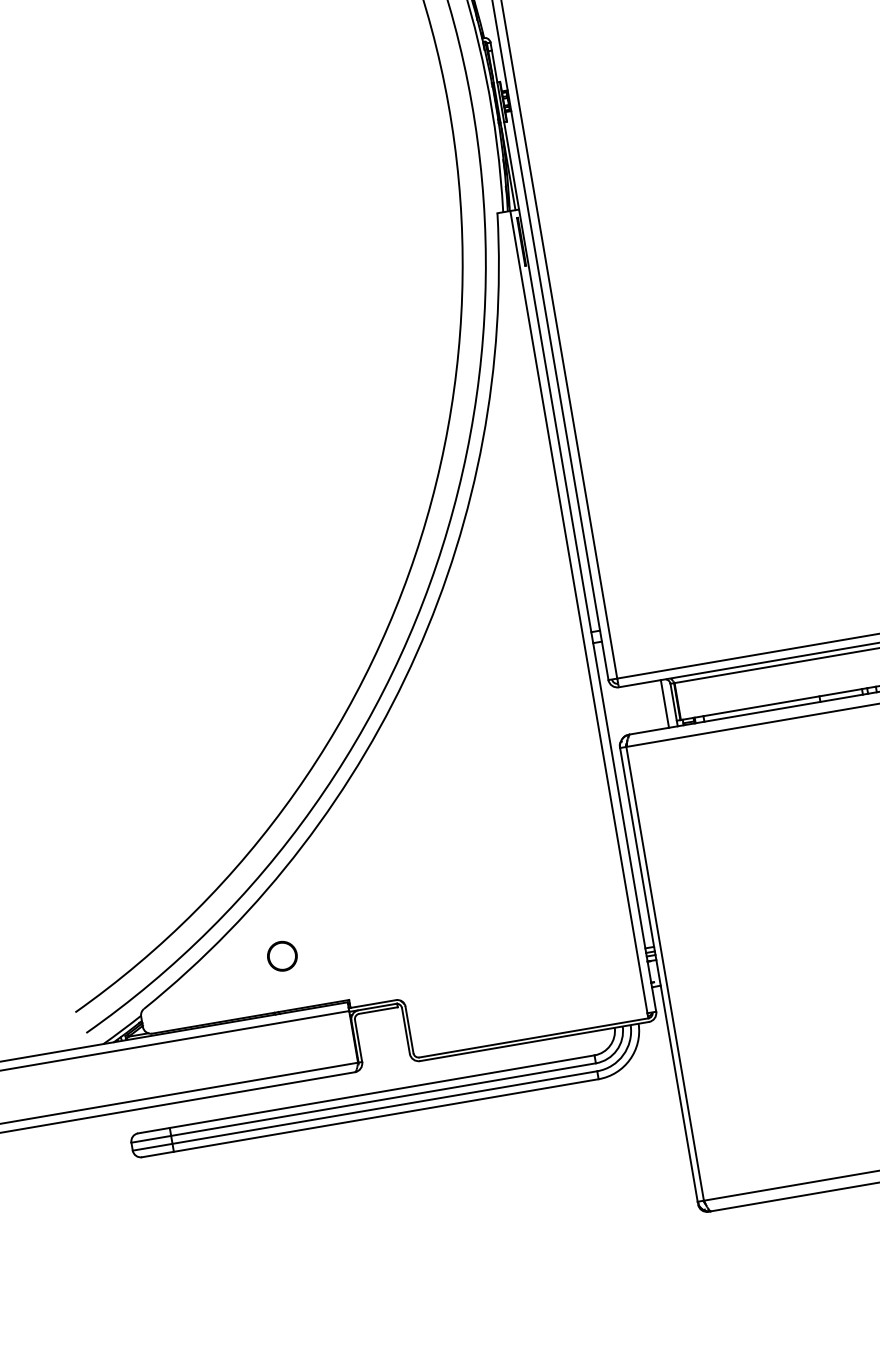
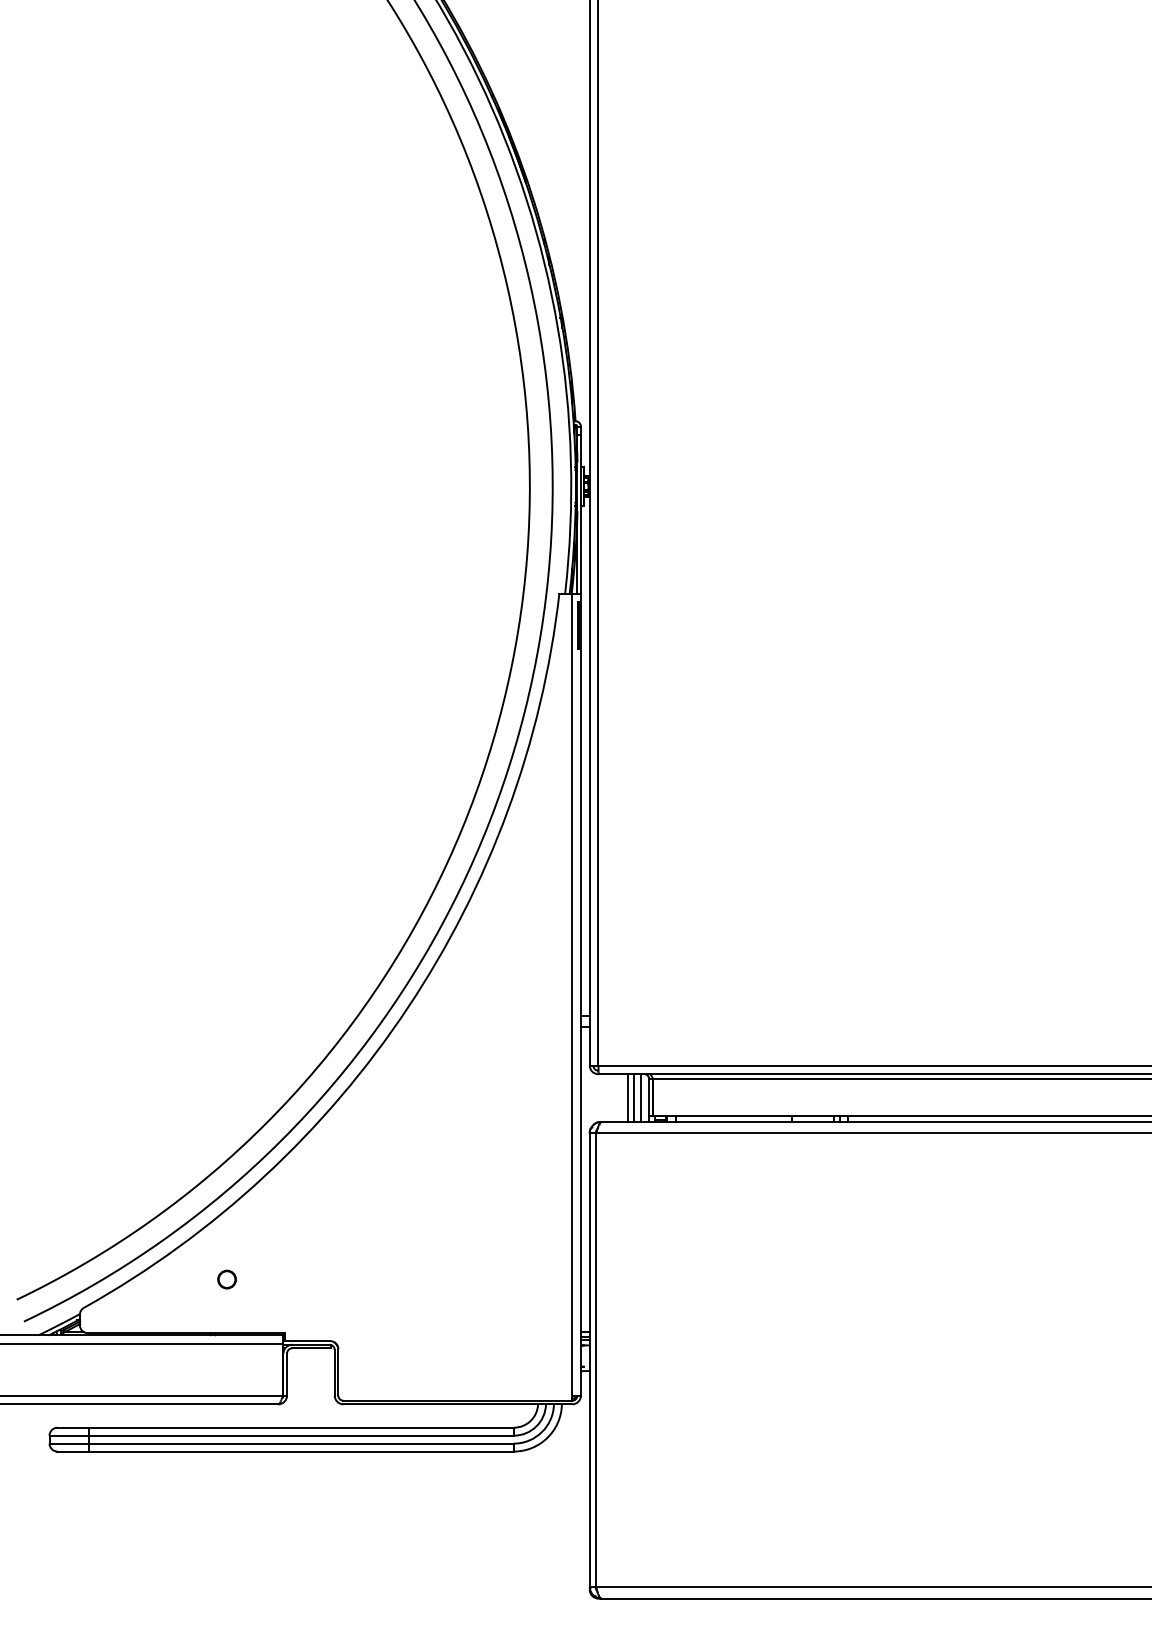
line: (657, 704) -> (633, 1097), added
line: (651, 705) -> (627, 1097), added
part: (281, 956) -> (226, 1279), size x0.62

